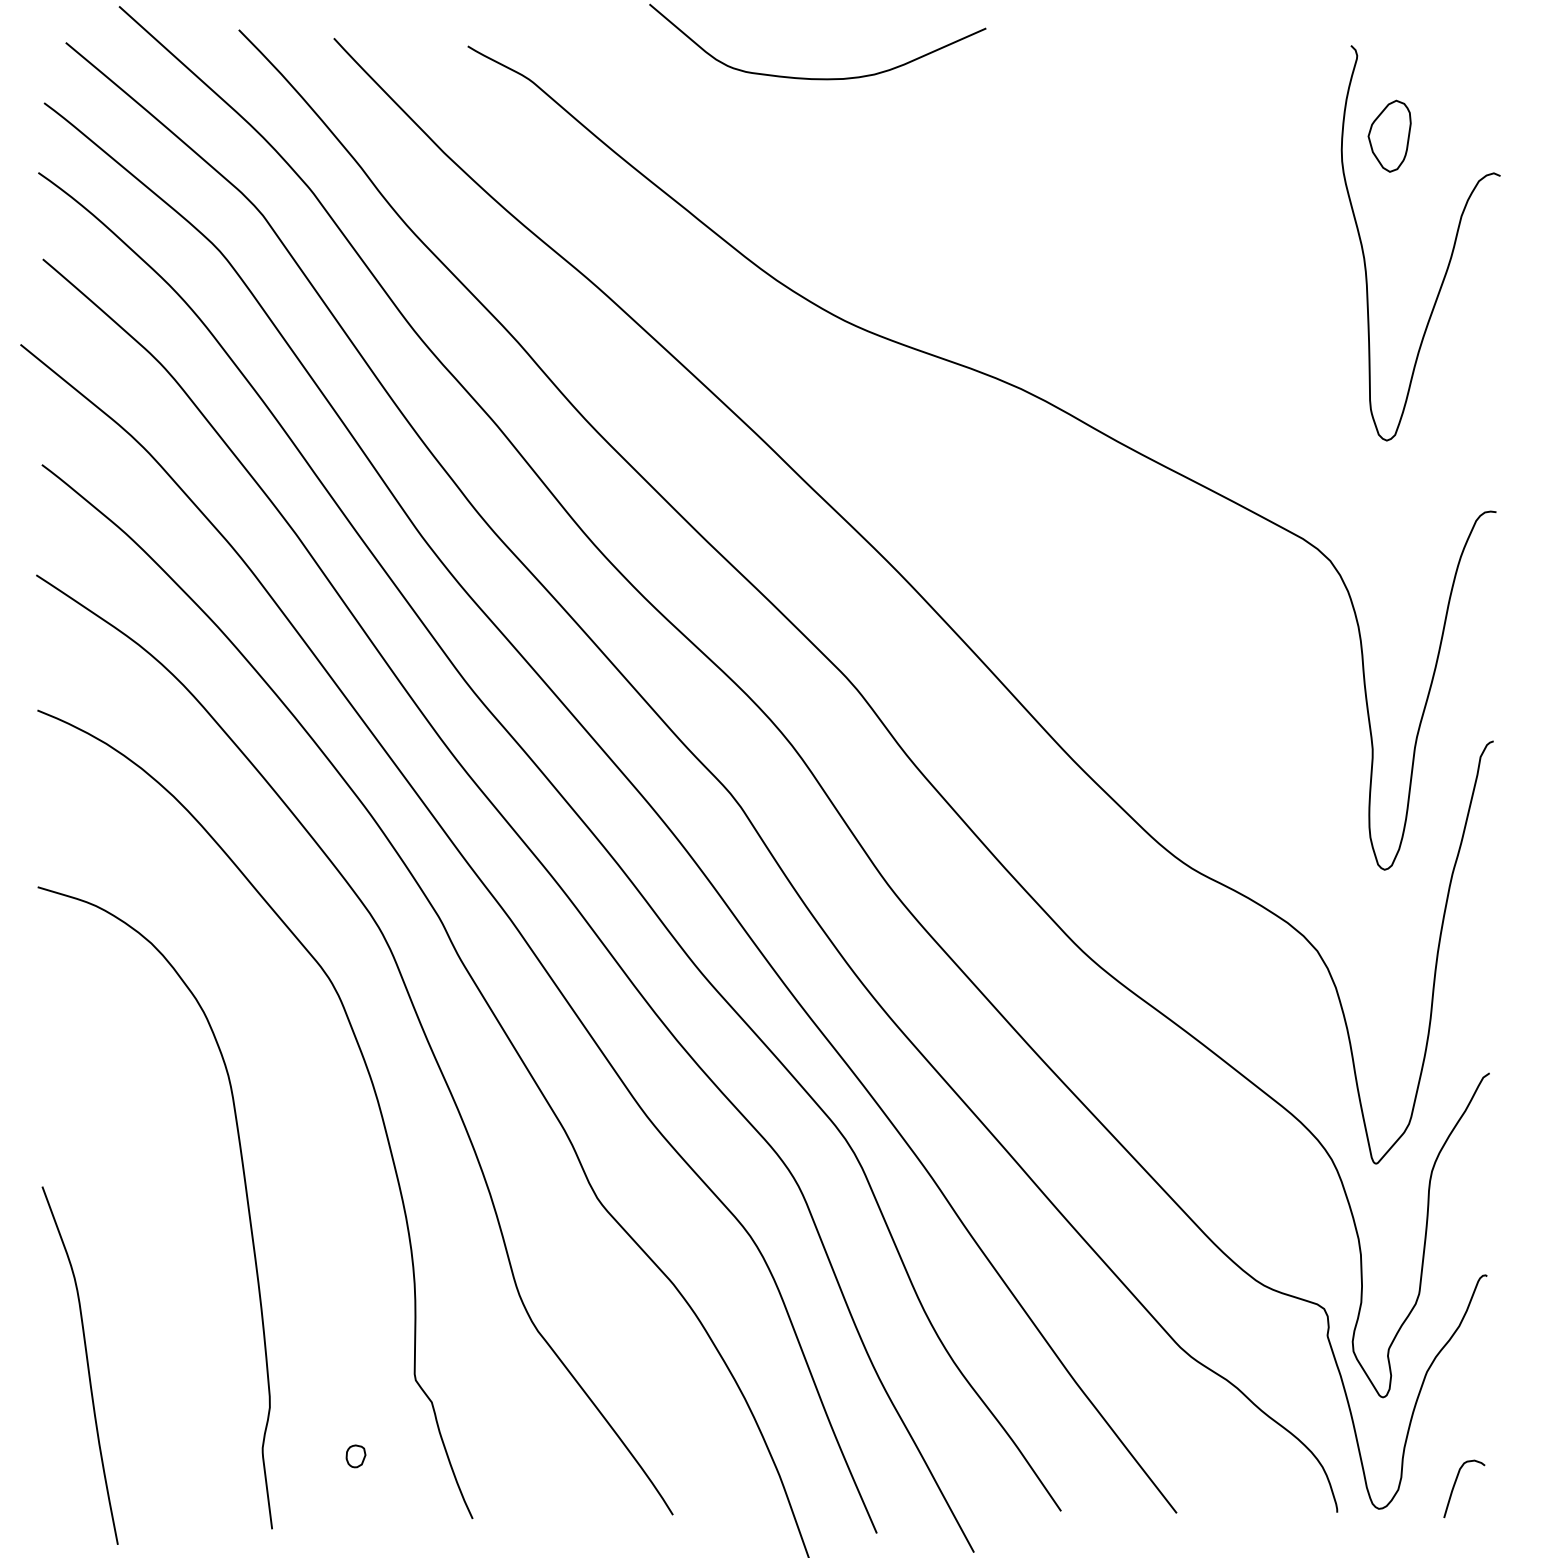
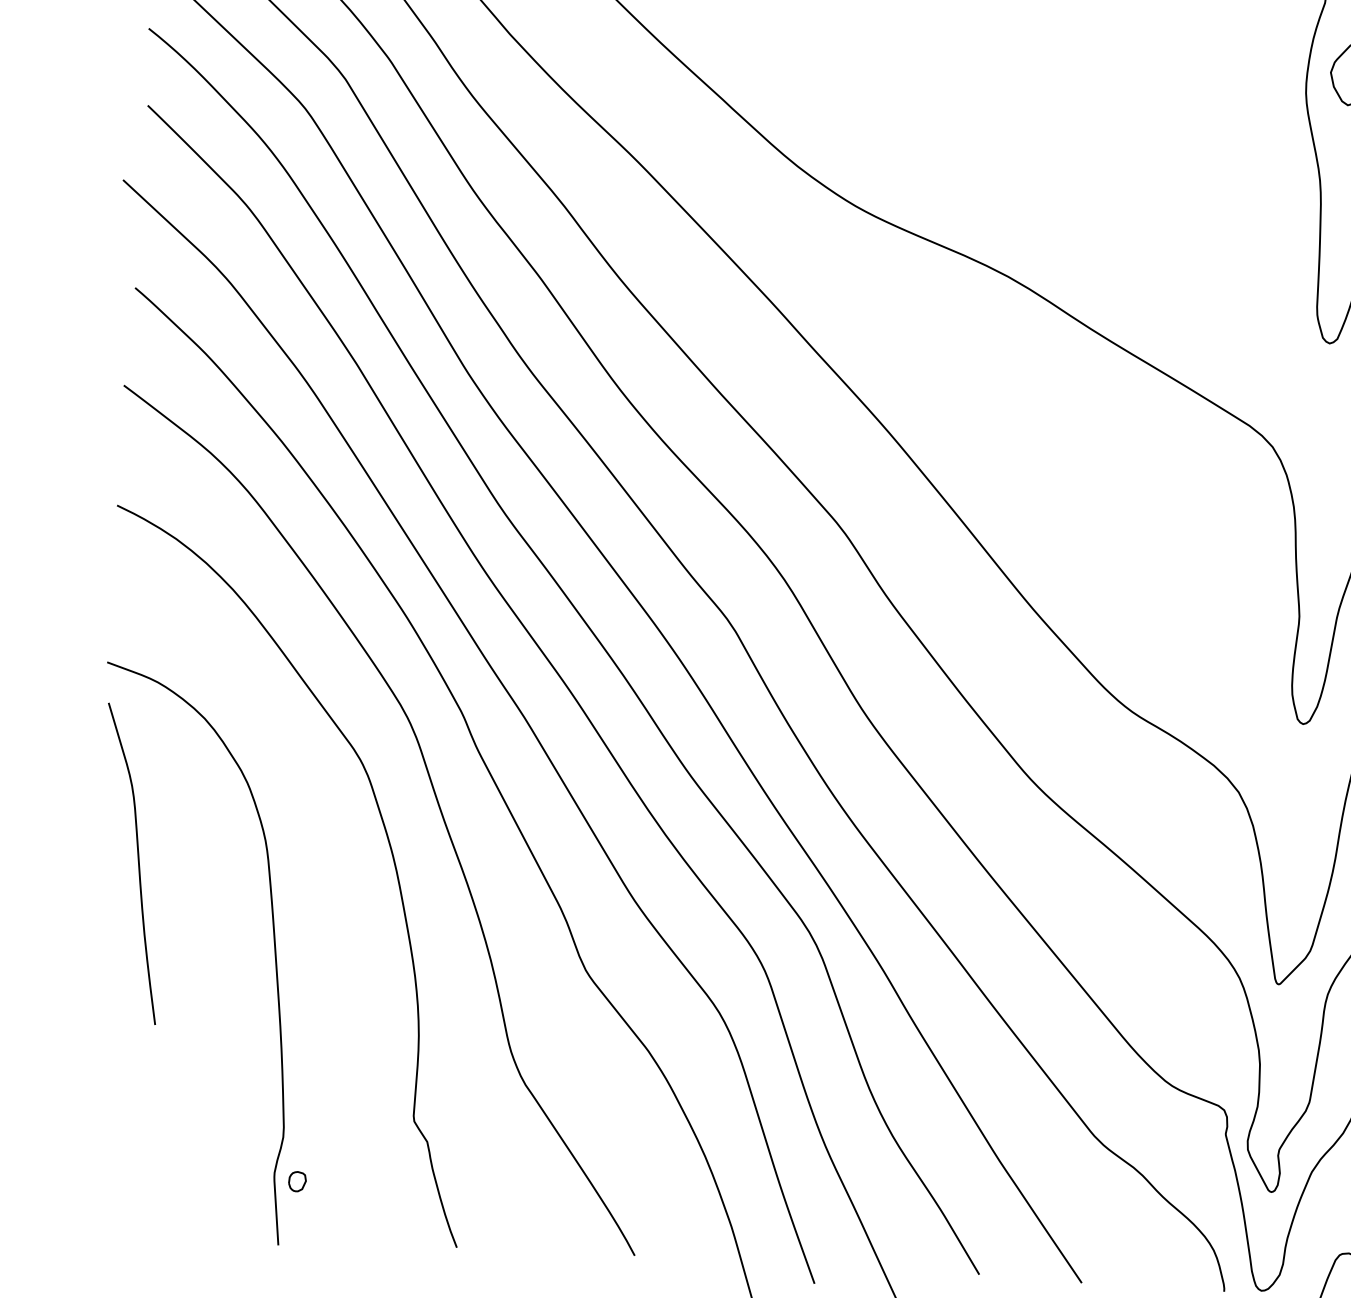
curve: (86, 1363) -> (137, 862), moved
part: (355, 1456) -> (297, 1181), moved

